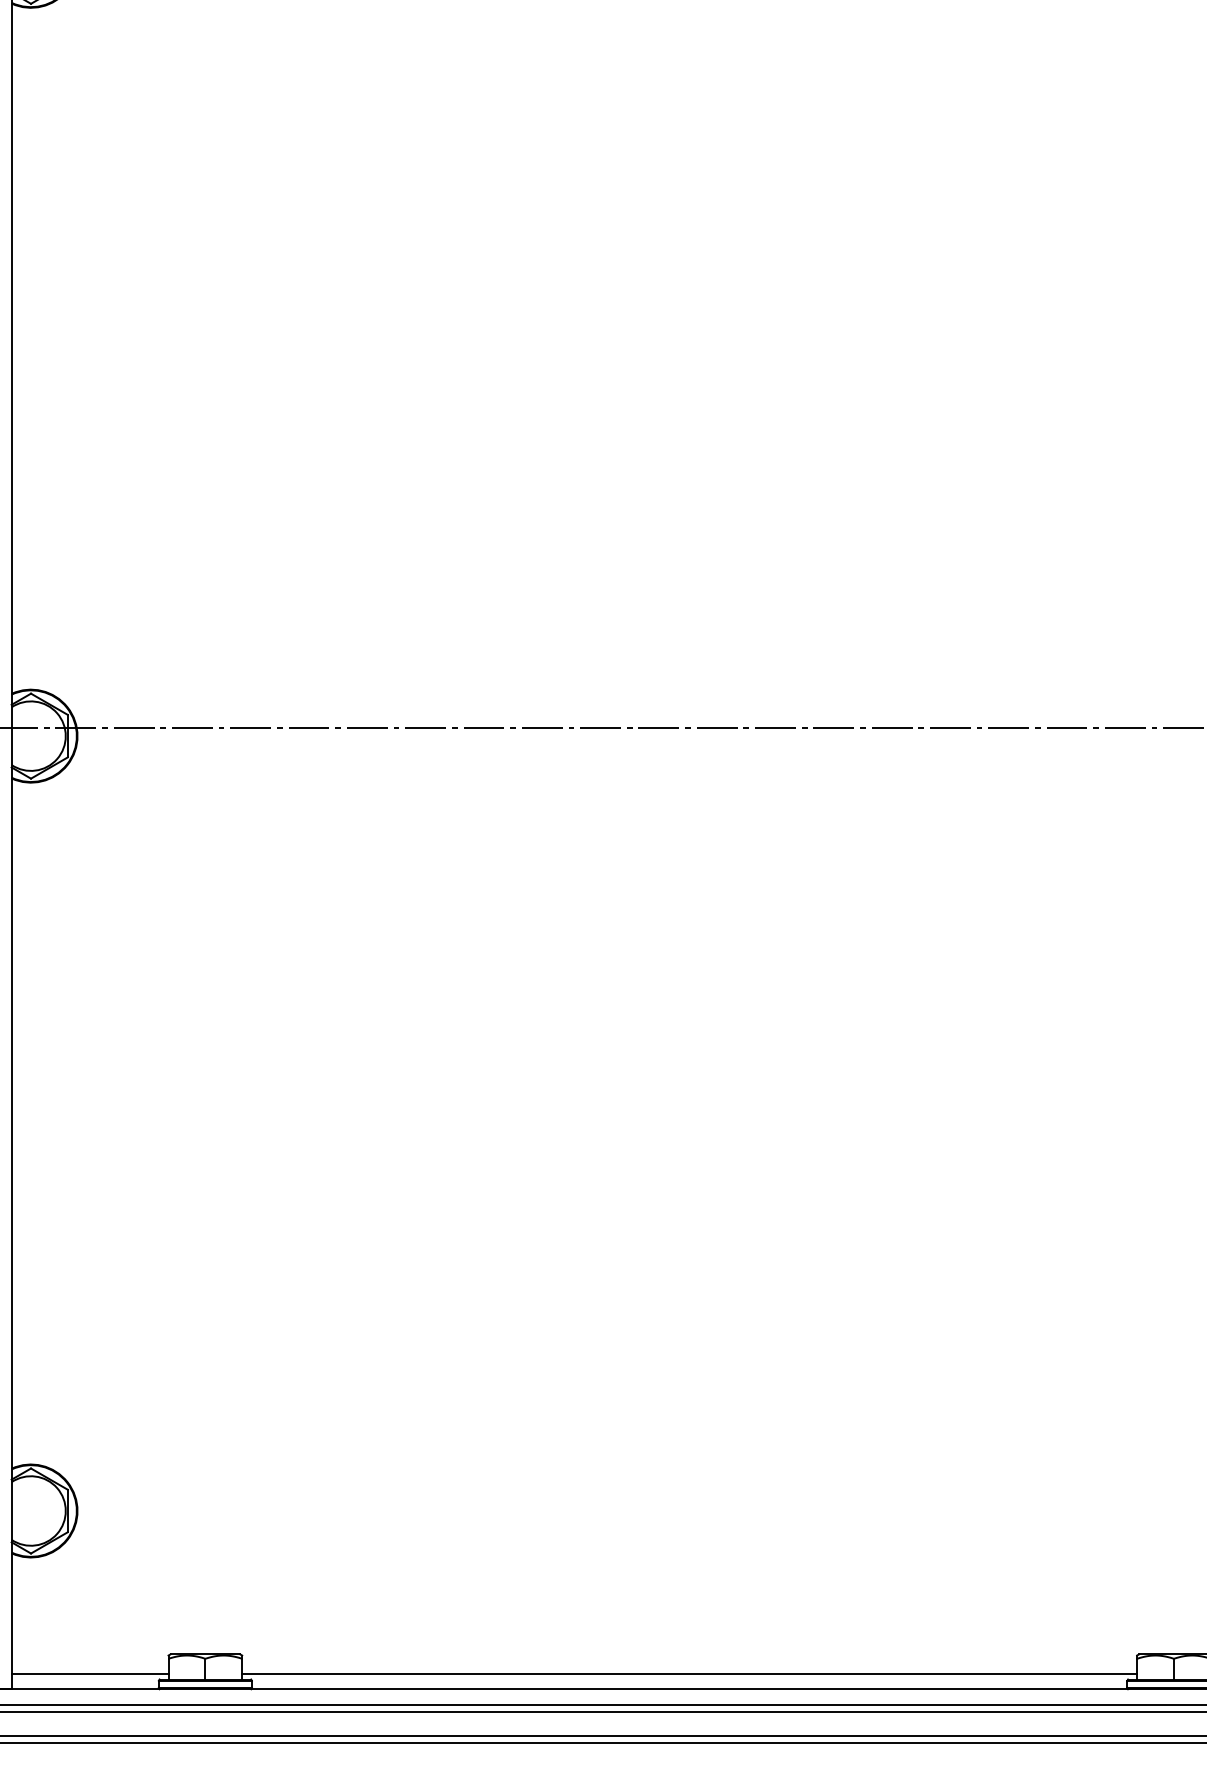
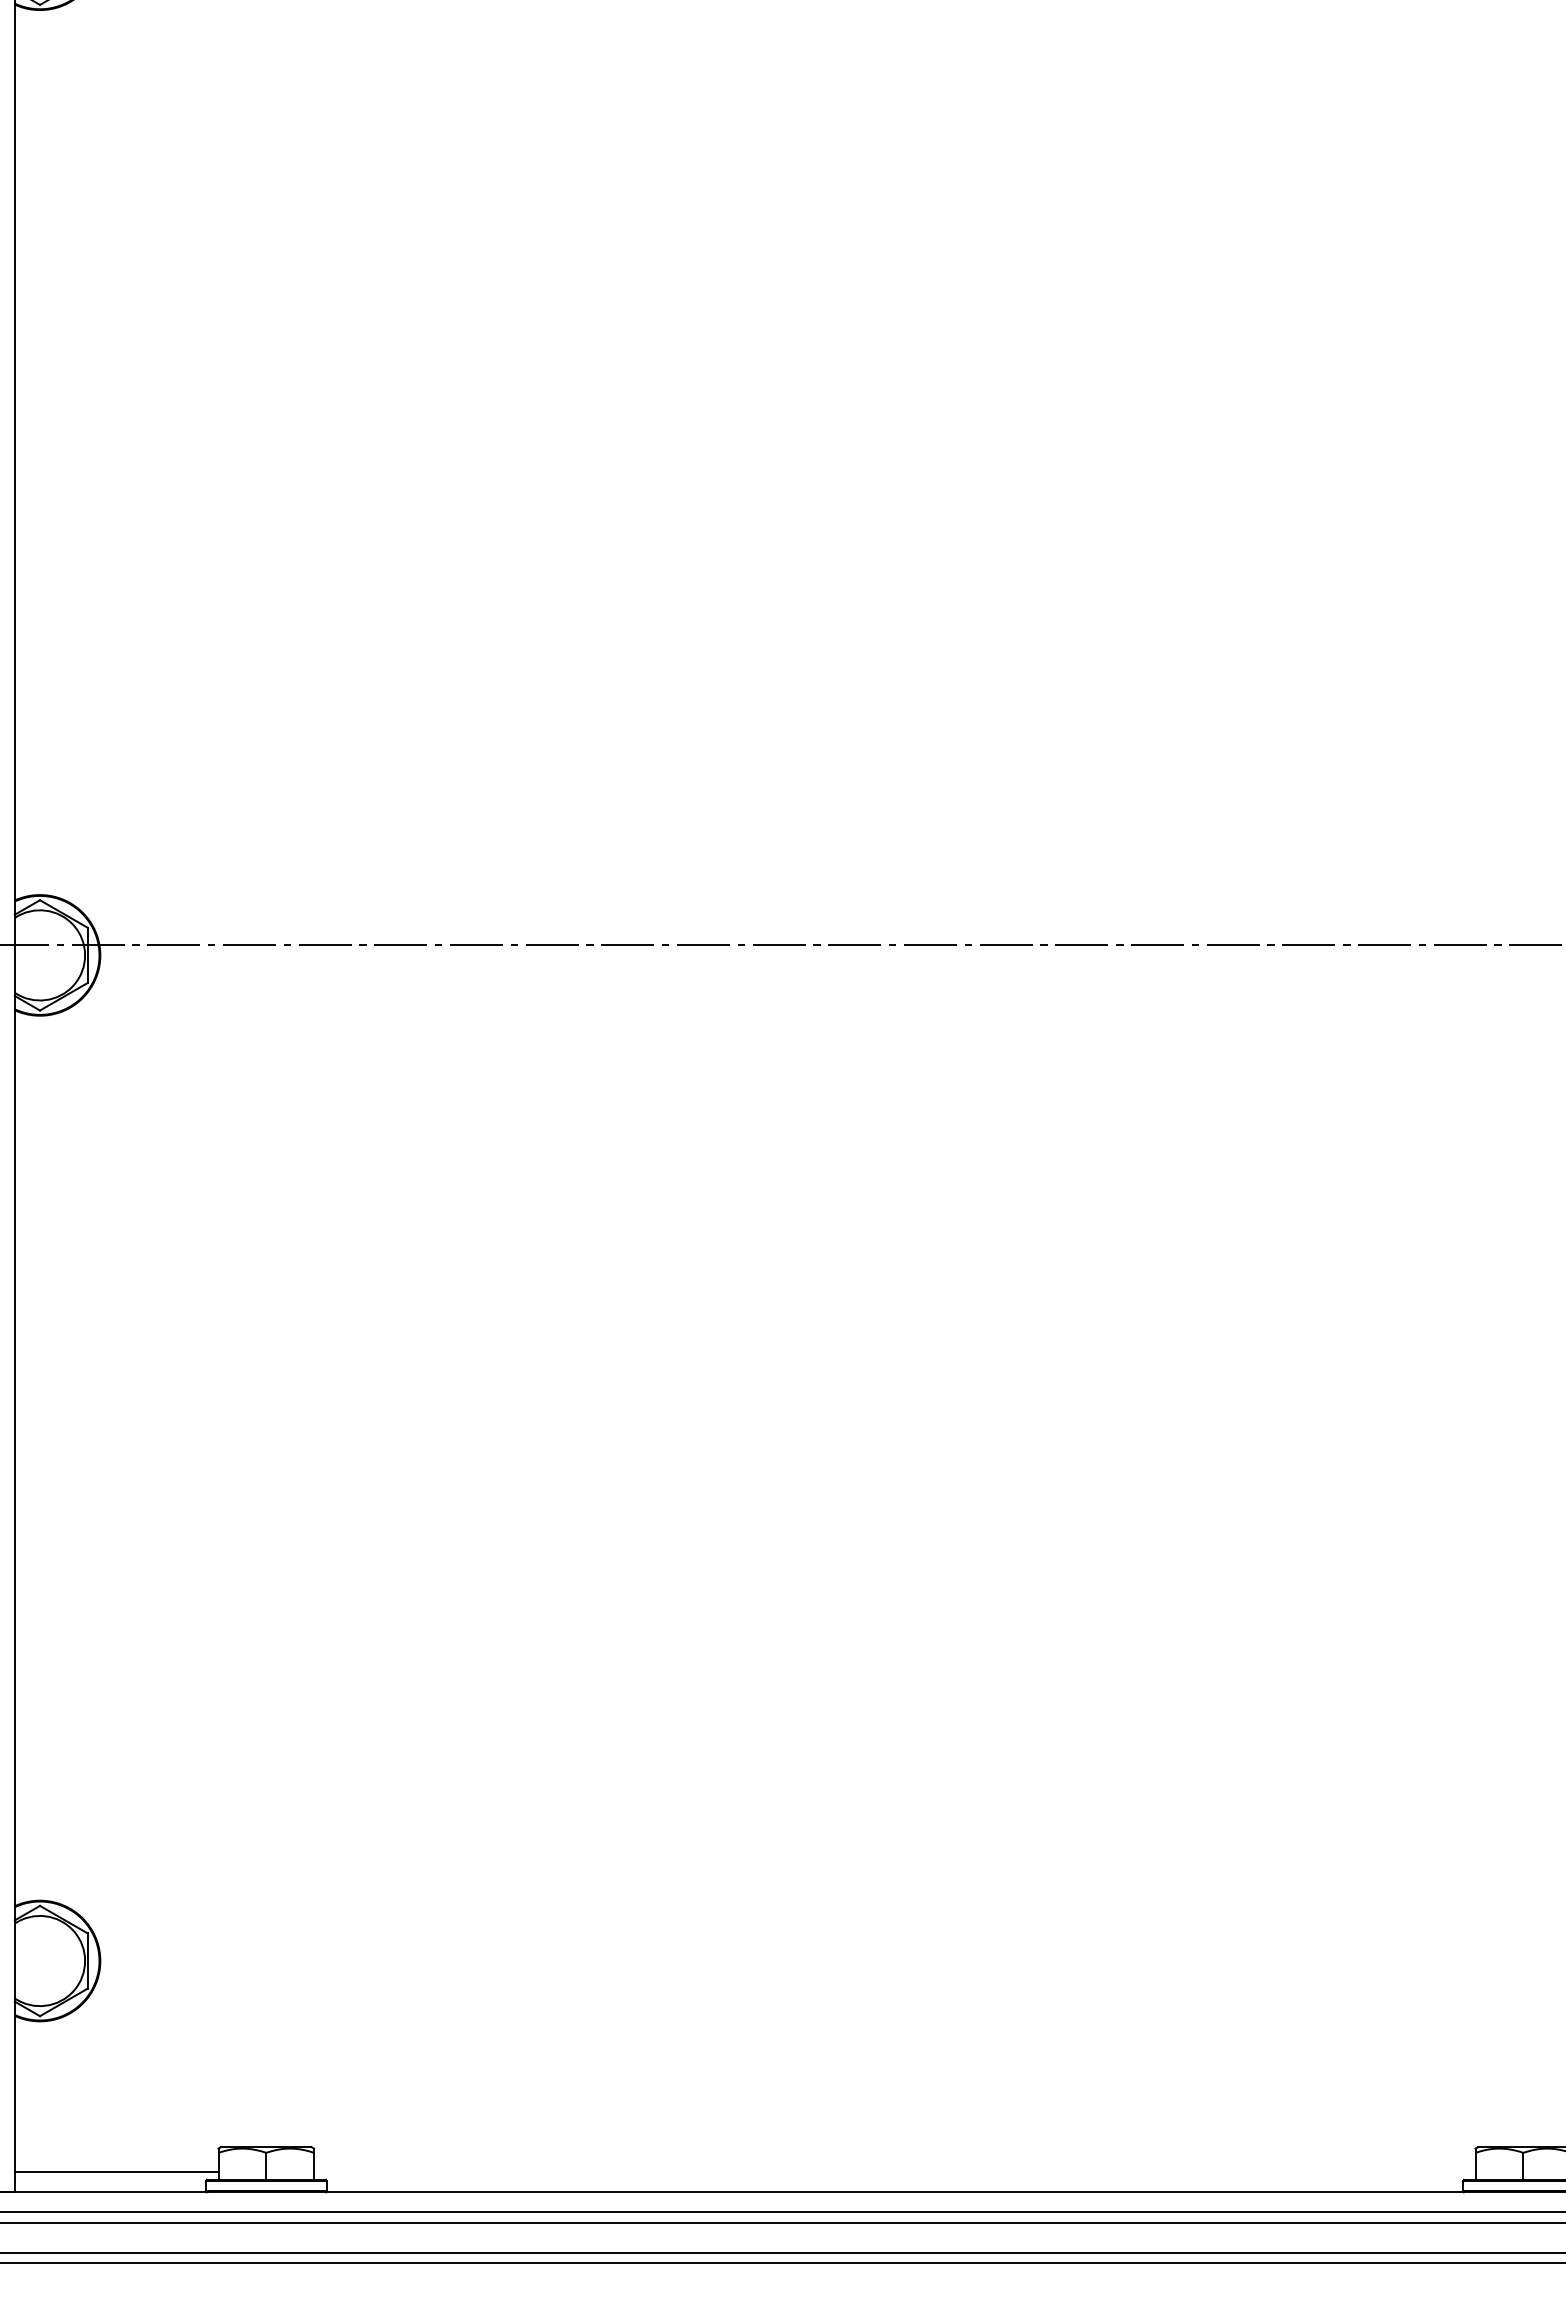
line: (689, 1673) -> (894, 2172), removed

